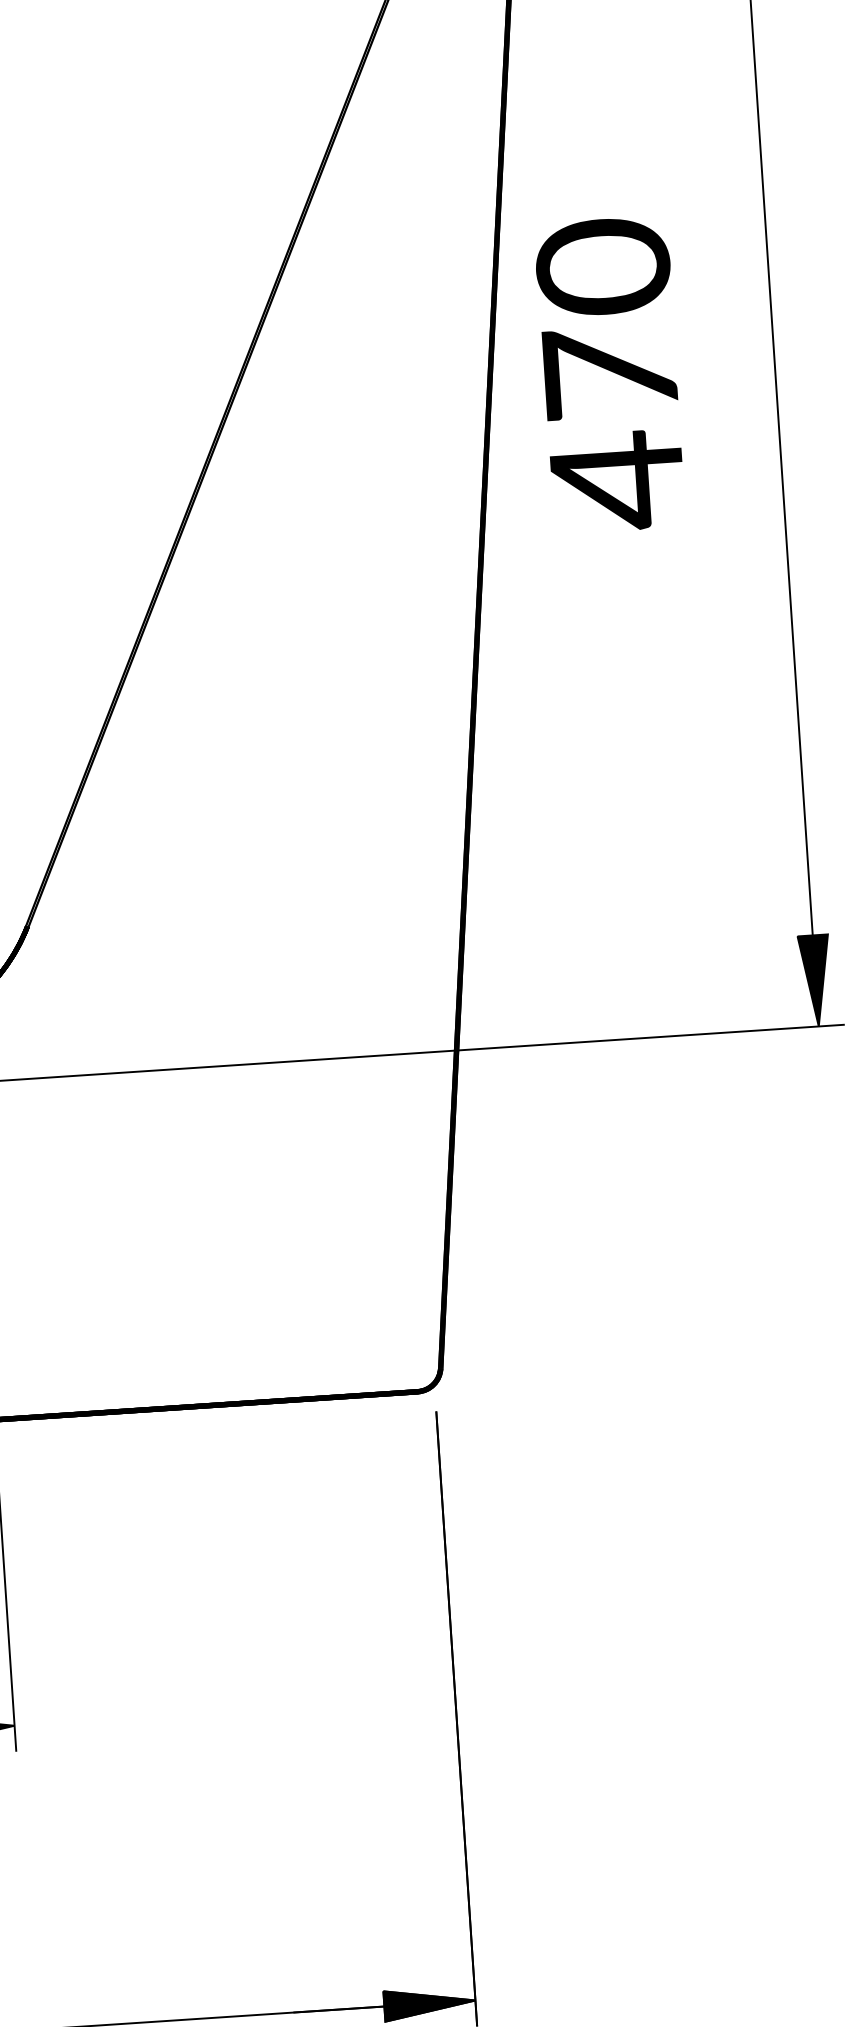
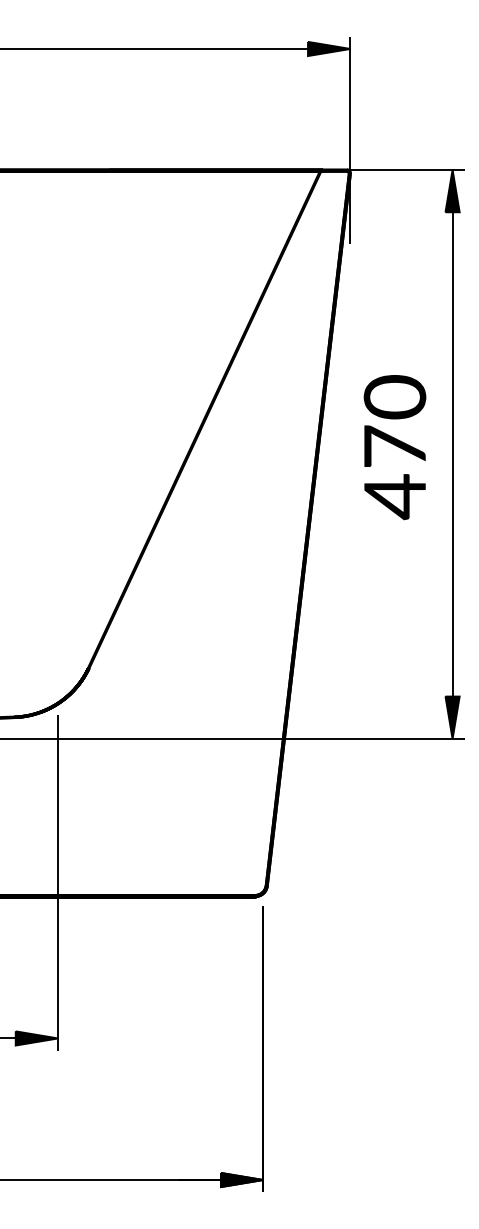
text: (609, 375) -> (394, 447), moved

